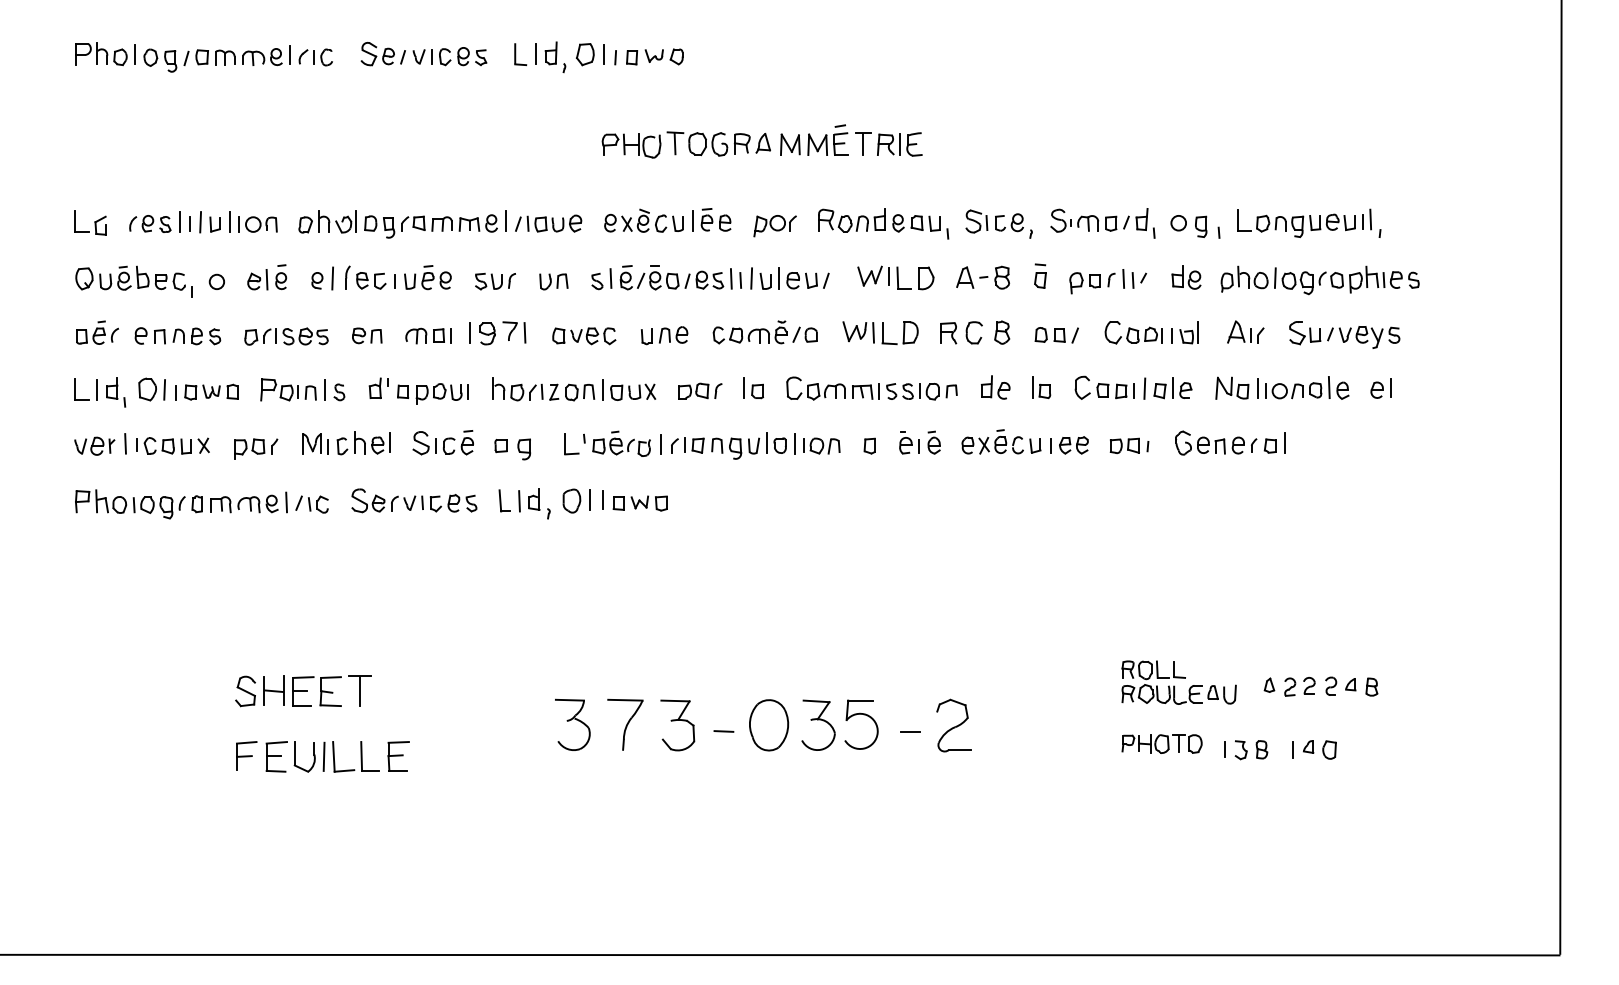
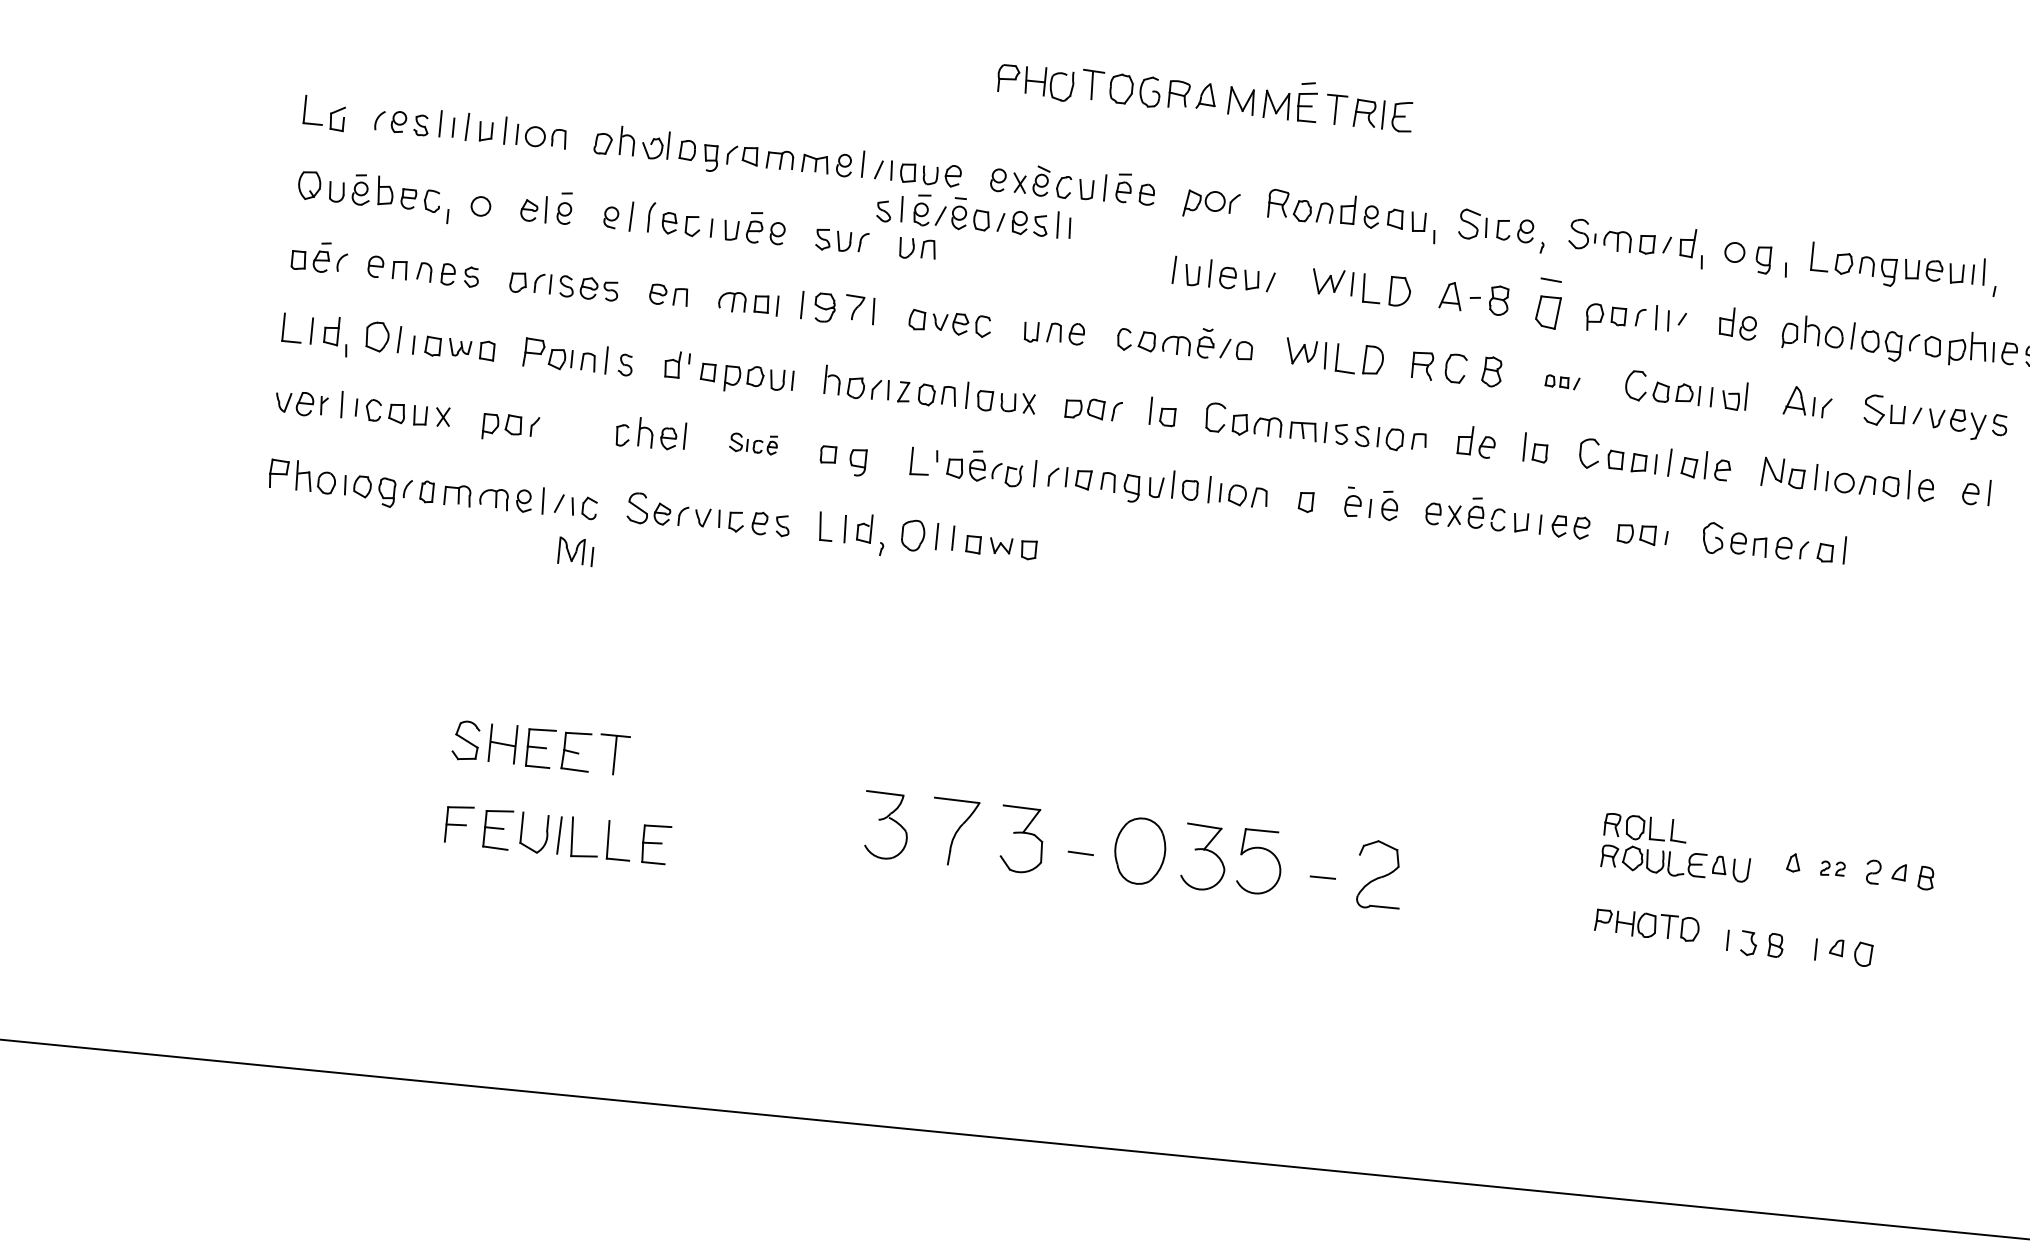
part: (1040, 275) -> (1549, 302), size x1.6
part: (666, 277) -> (974, 214), moved
part: (1056, 335) -> (1562, 382), size x0.6
part: (442, 442) -> (752, 443), size x0.6
part: (315, 443) -> (576, 551), moved
part: (1299, 686) -> (1832, 868), size x0.6

